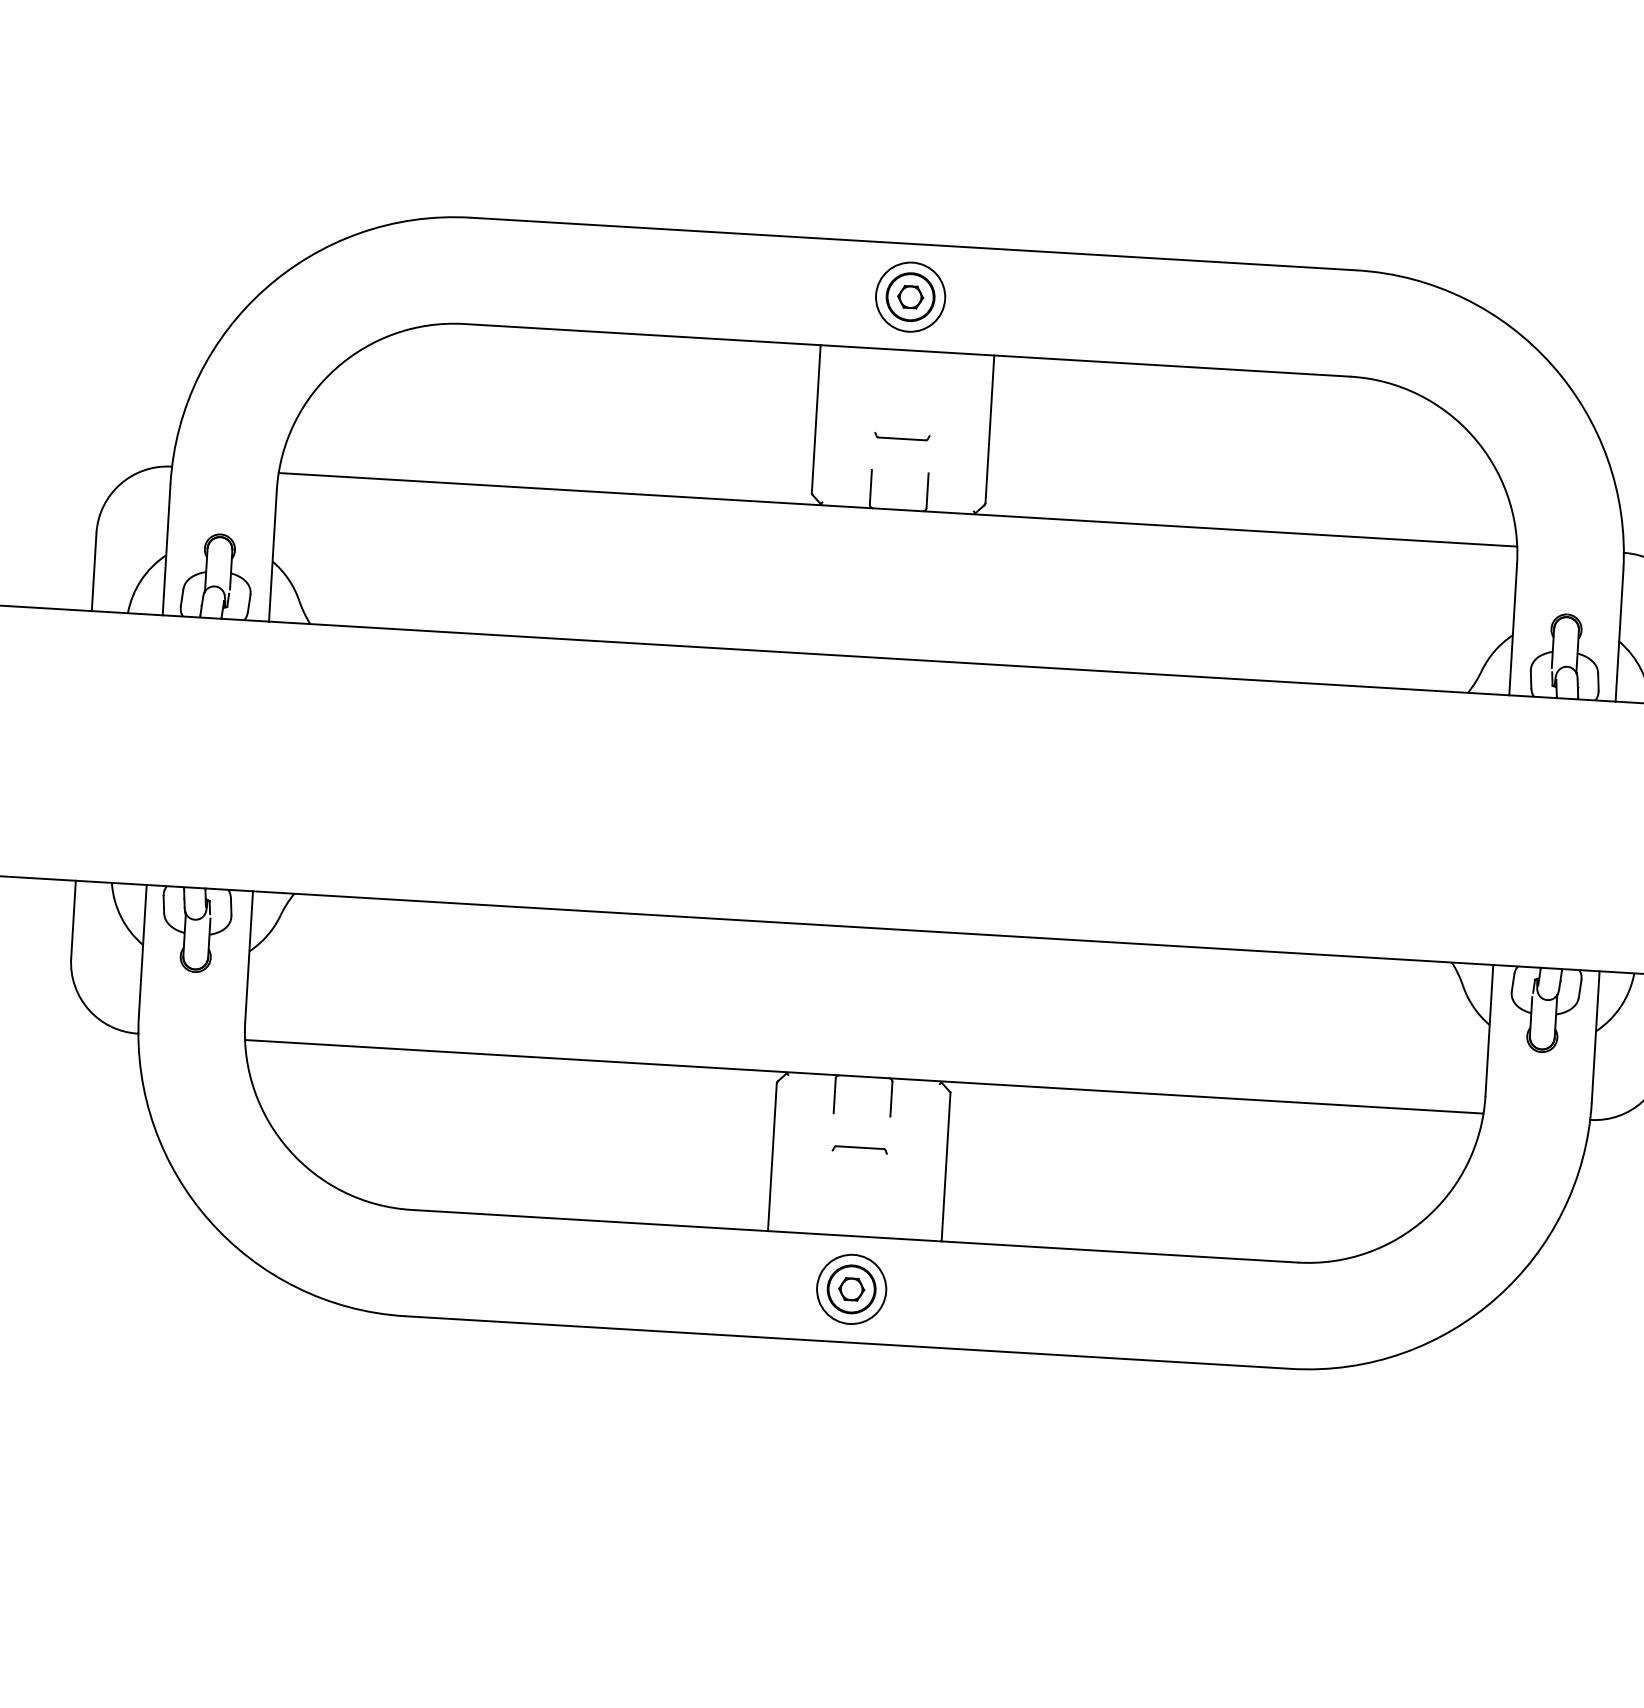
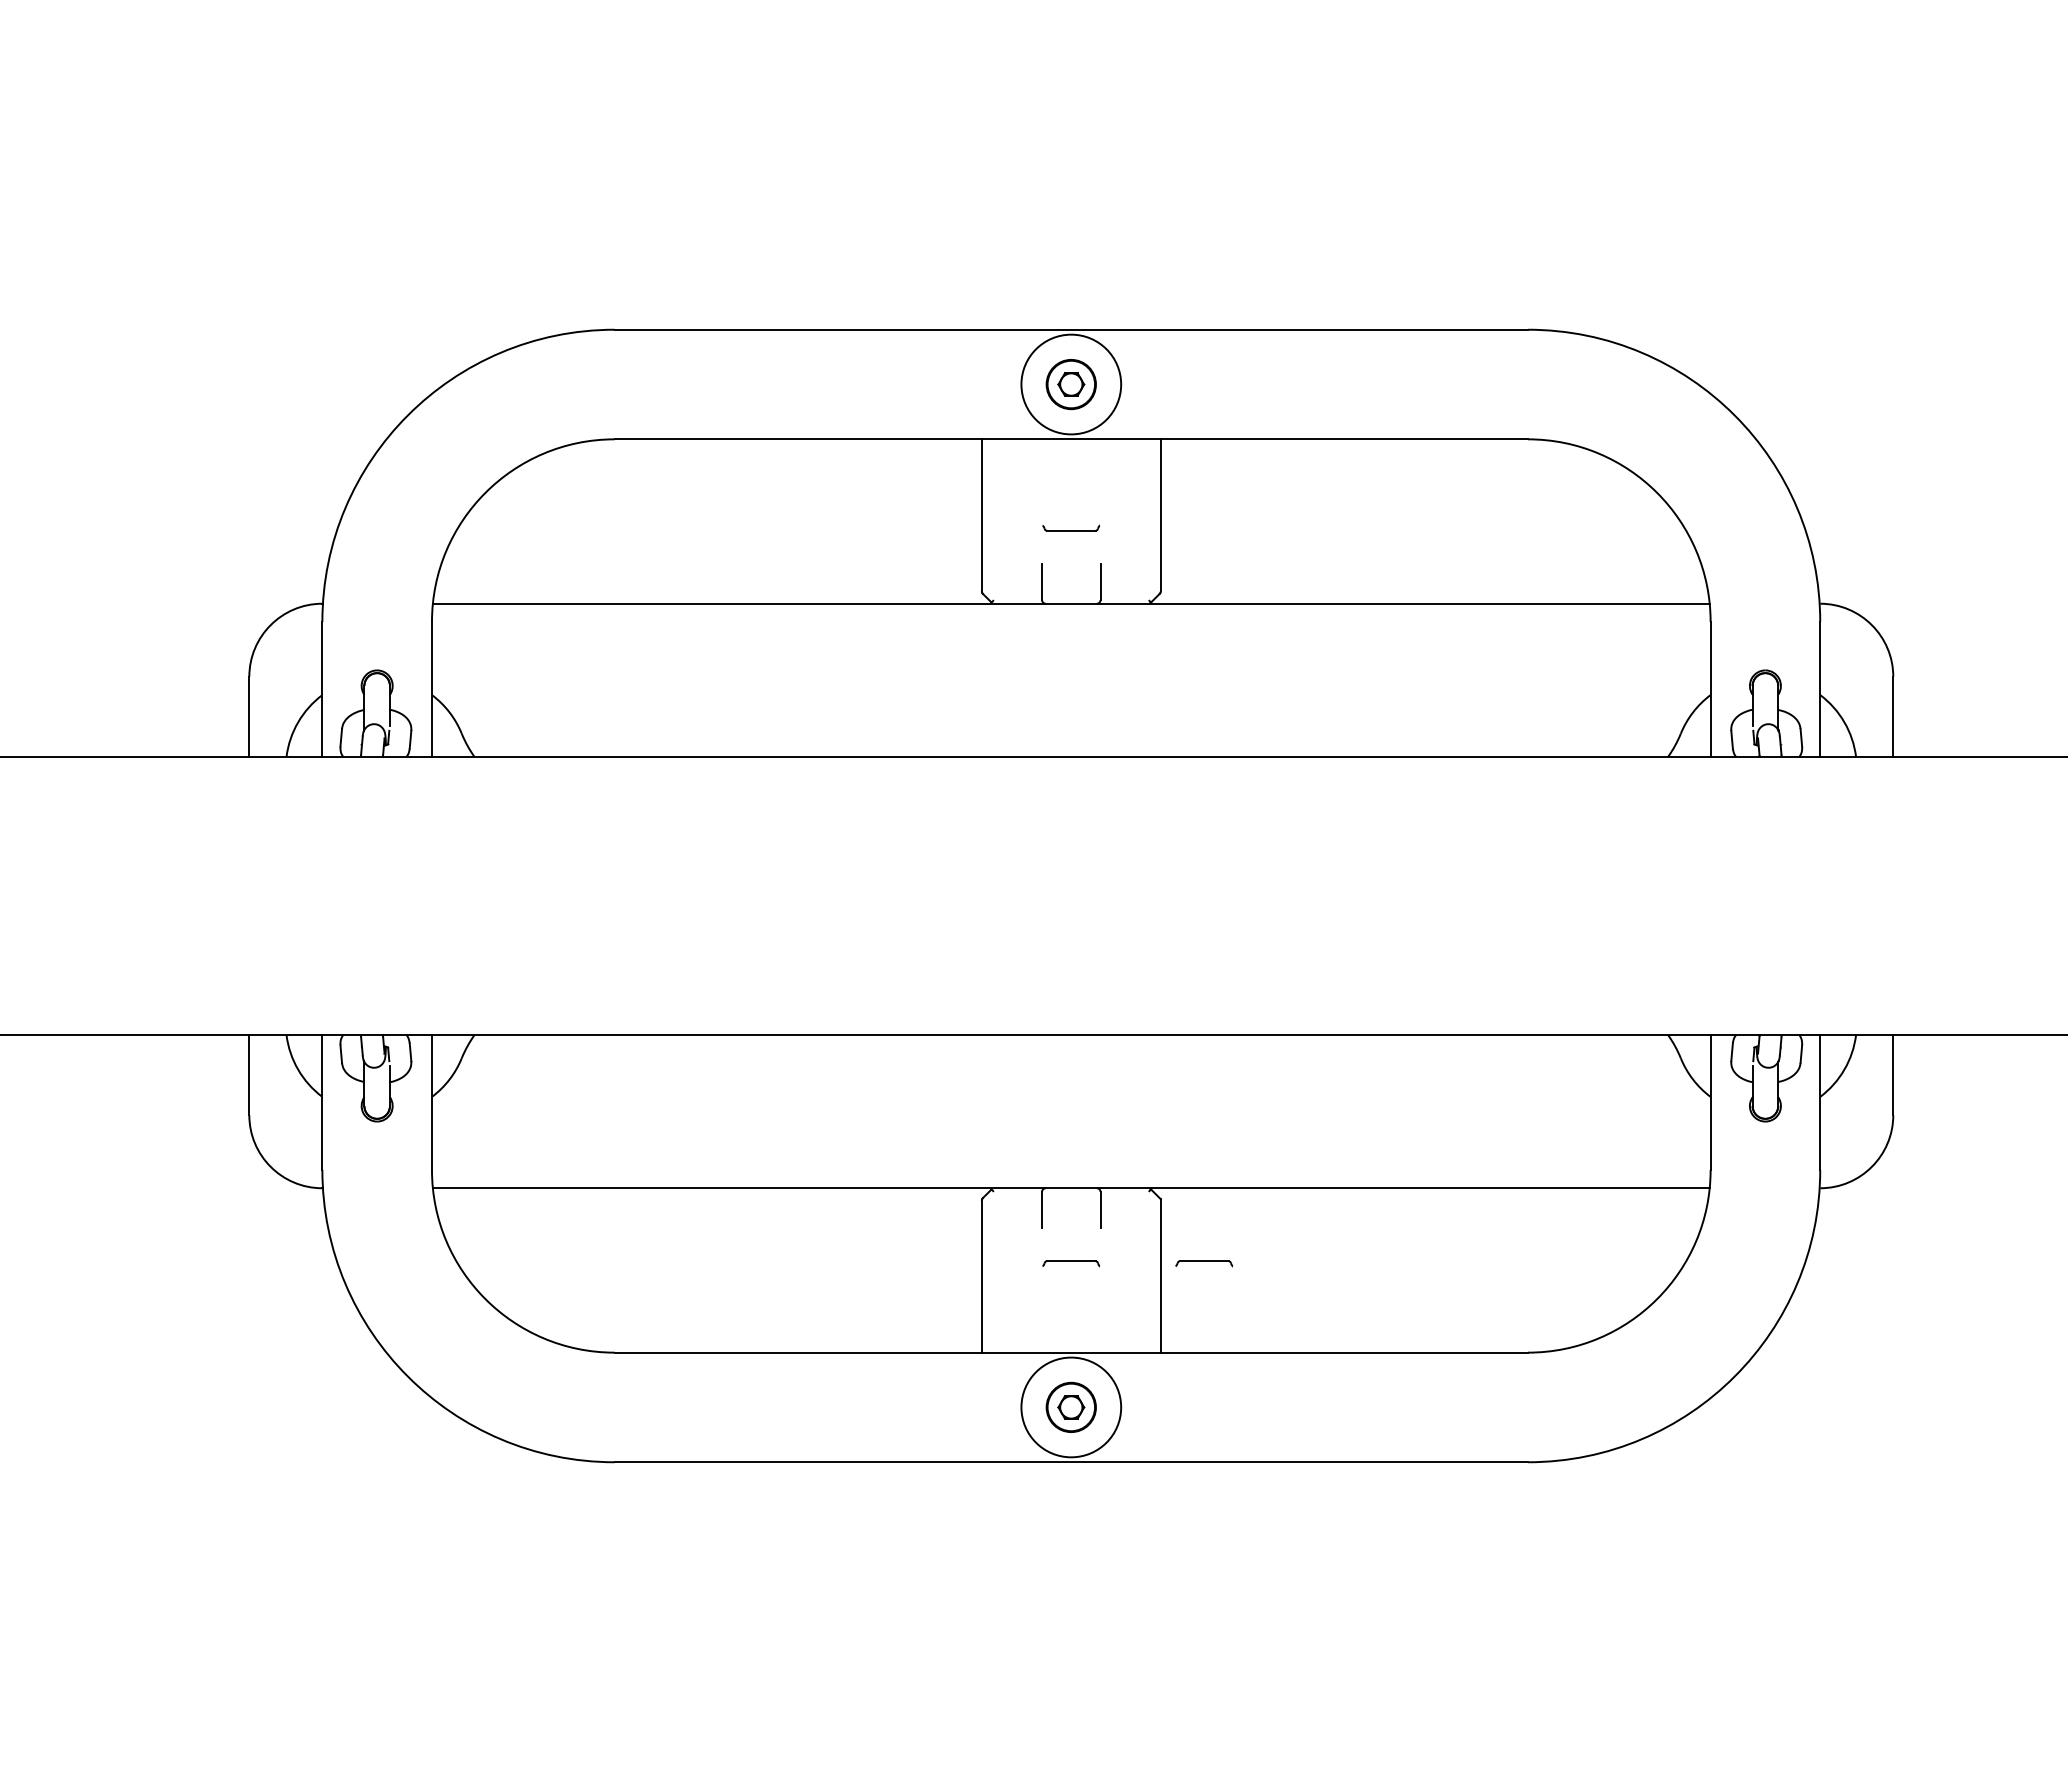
circle: (909, 297) -> (1070, 384), size x1.4
part: (989, 1157) -> (1204, 1263), added
circle: (850, 1289) -> (1070, 1407), size x1.4

